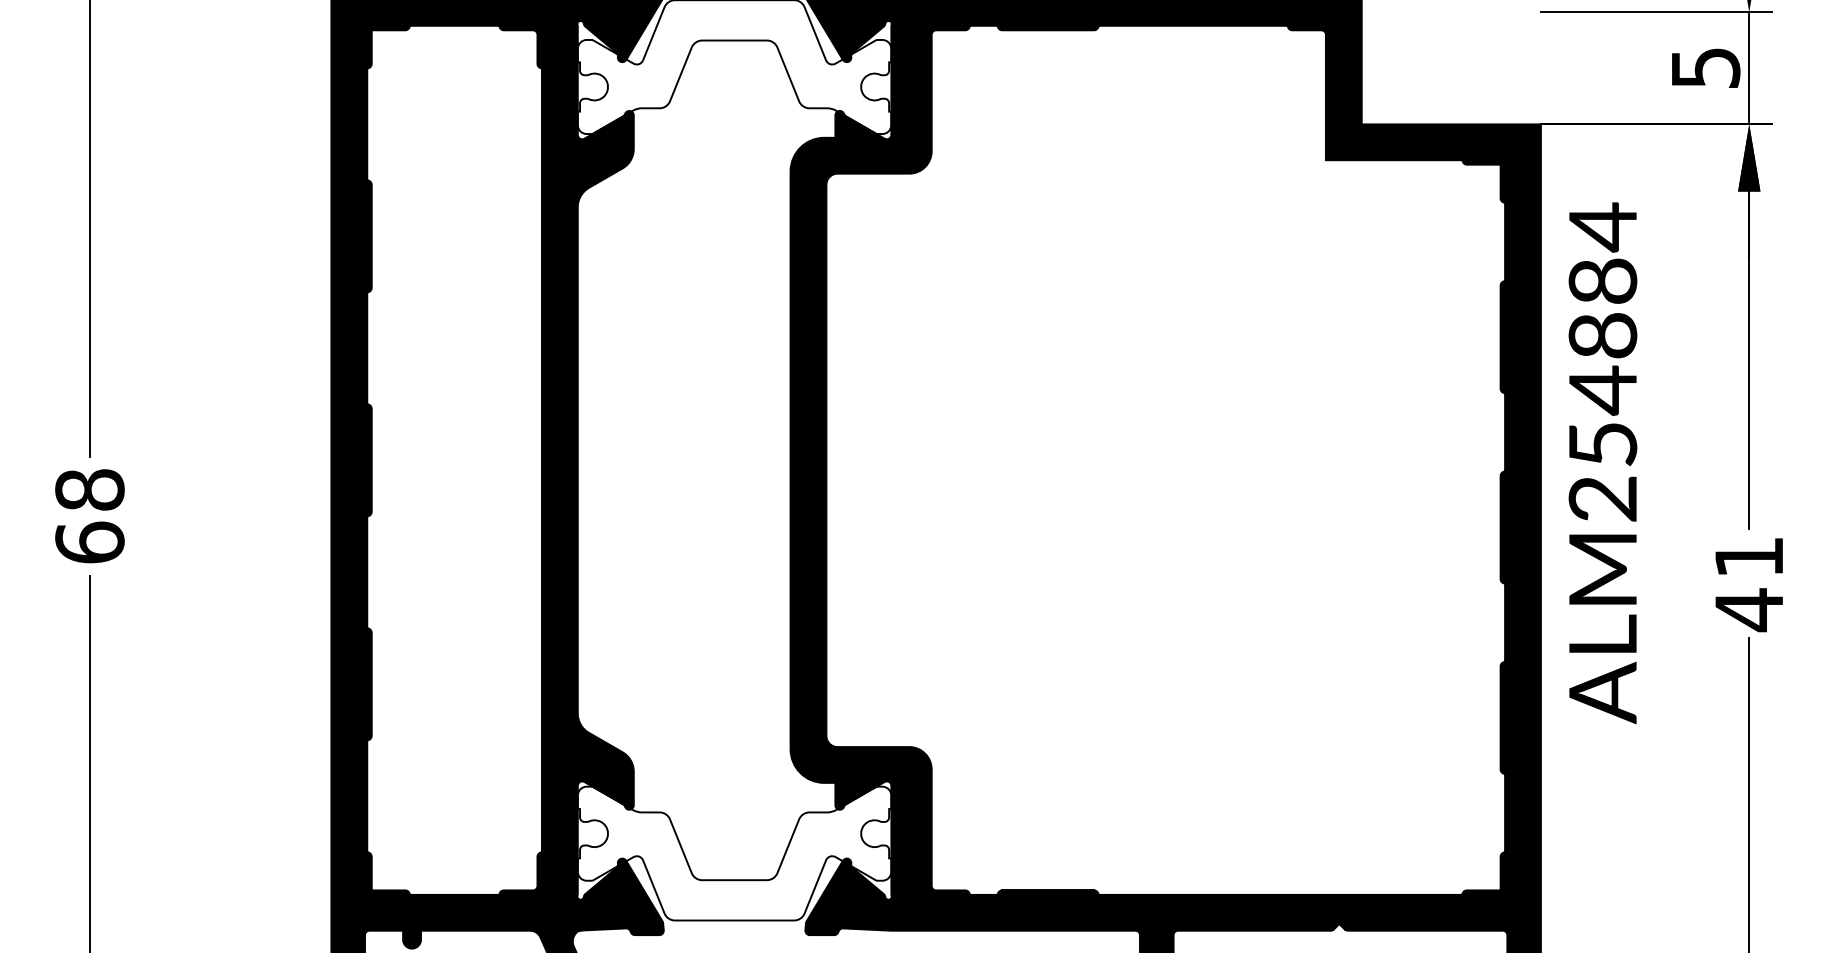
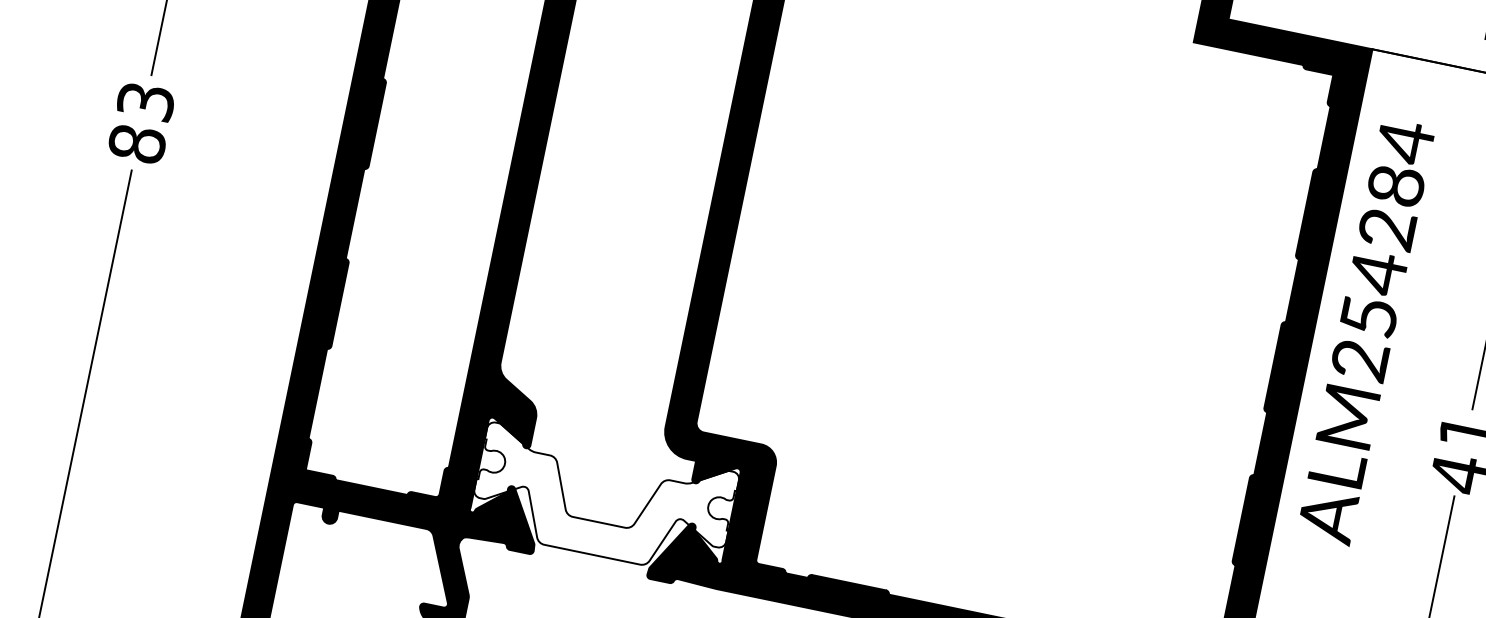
text: (1603, 335) -> (1387, 229), ALM254884 -> ALM254284
text: (89, 516) -> (141, 122), 68 -> 83

